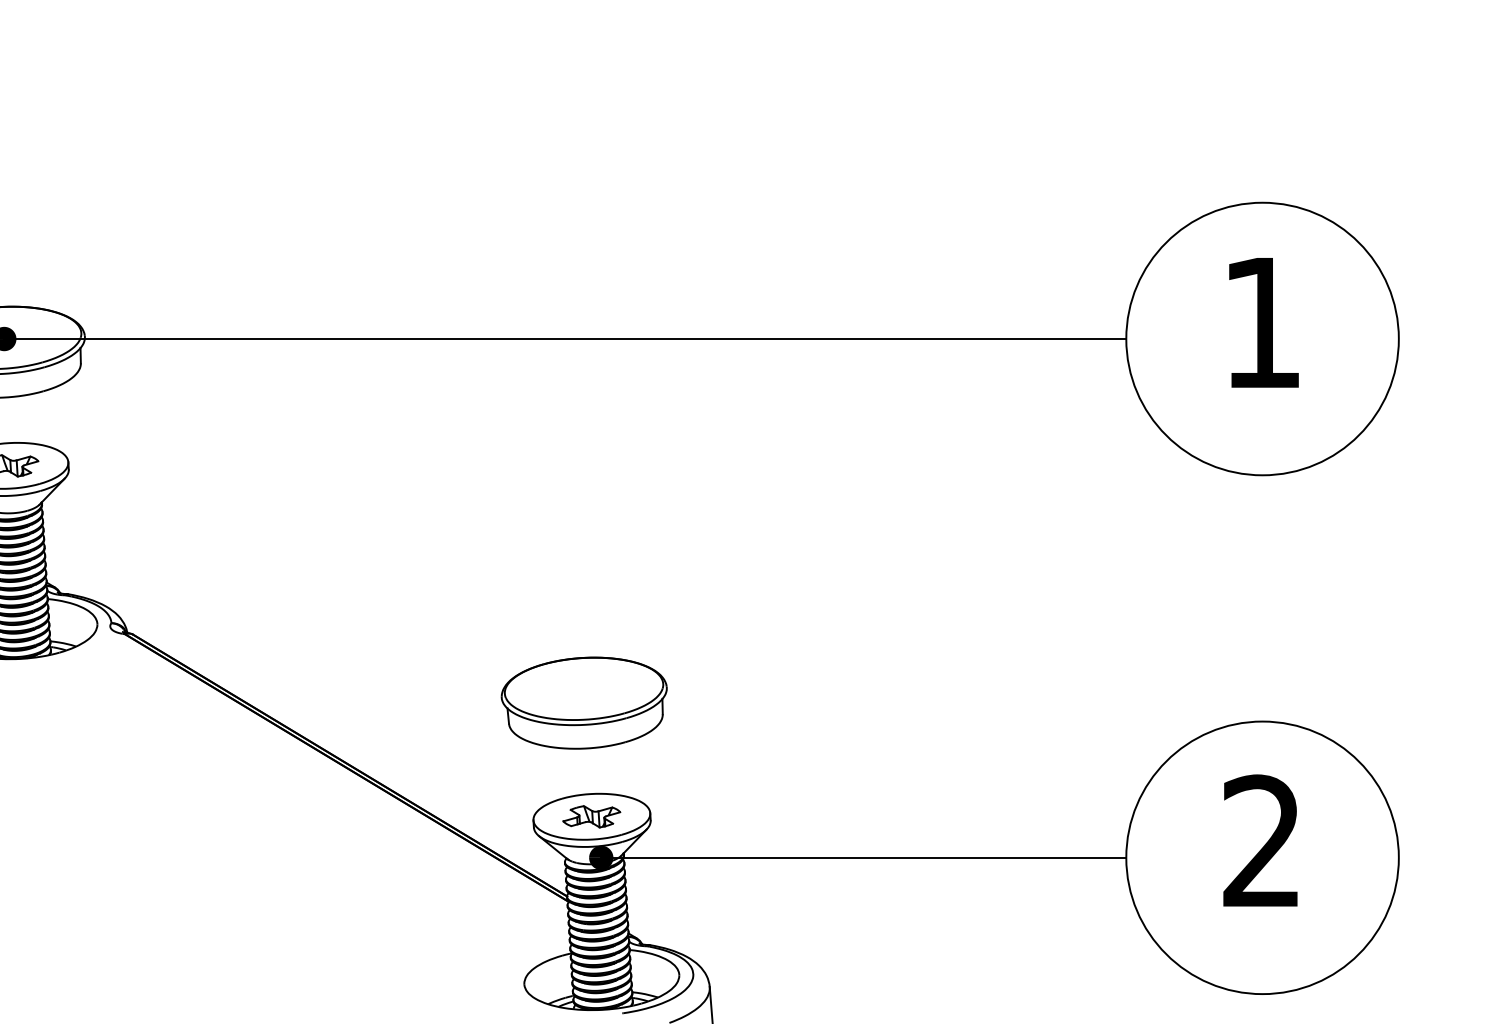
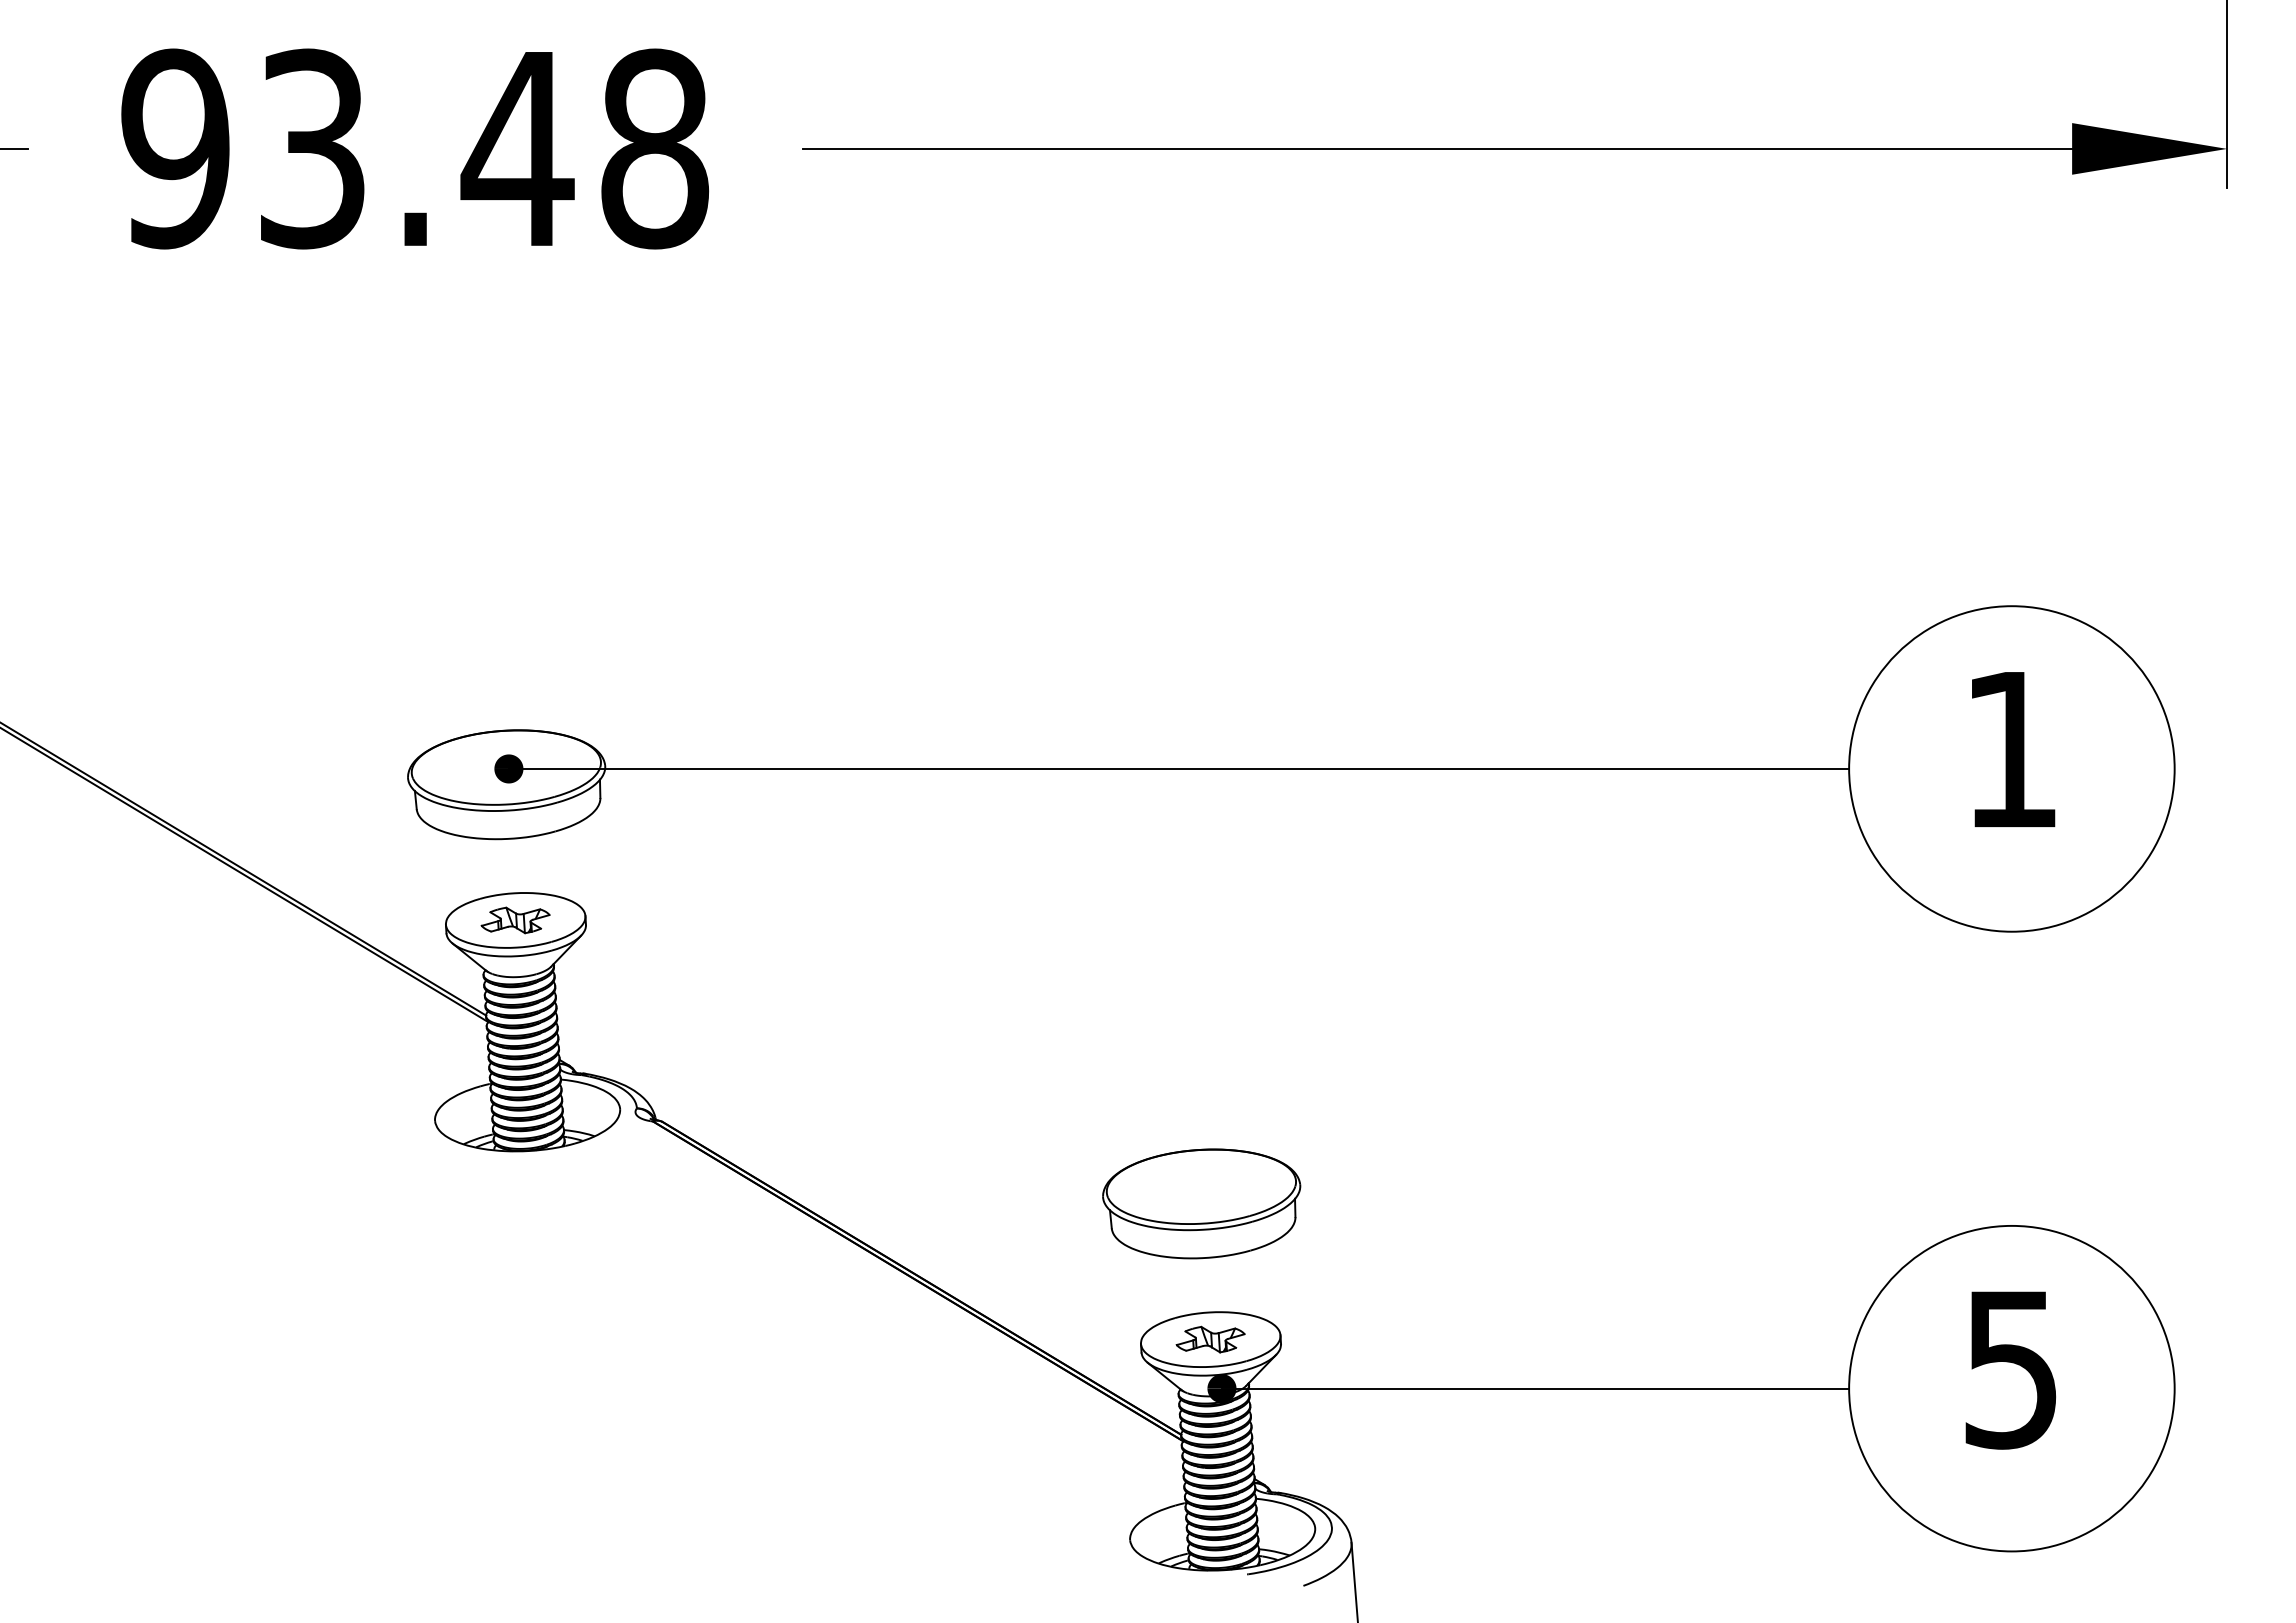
text: (1261, 841) -> (2010, 1369), 2 -> 5

